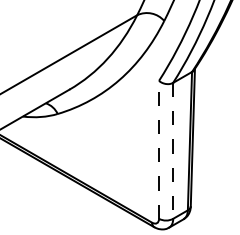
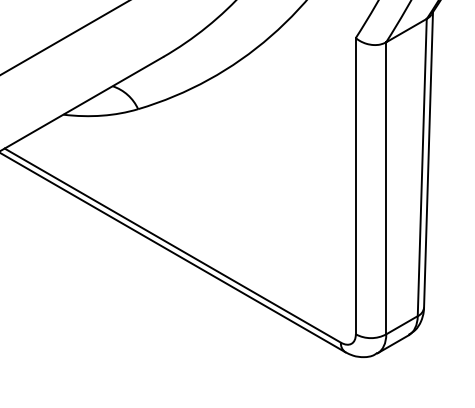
line: (159, 149) -> (356, 185), dashed -> solid
line: (173, 150) -> (386, 187), dashed -> solid

